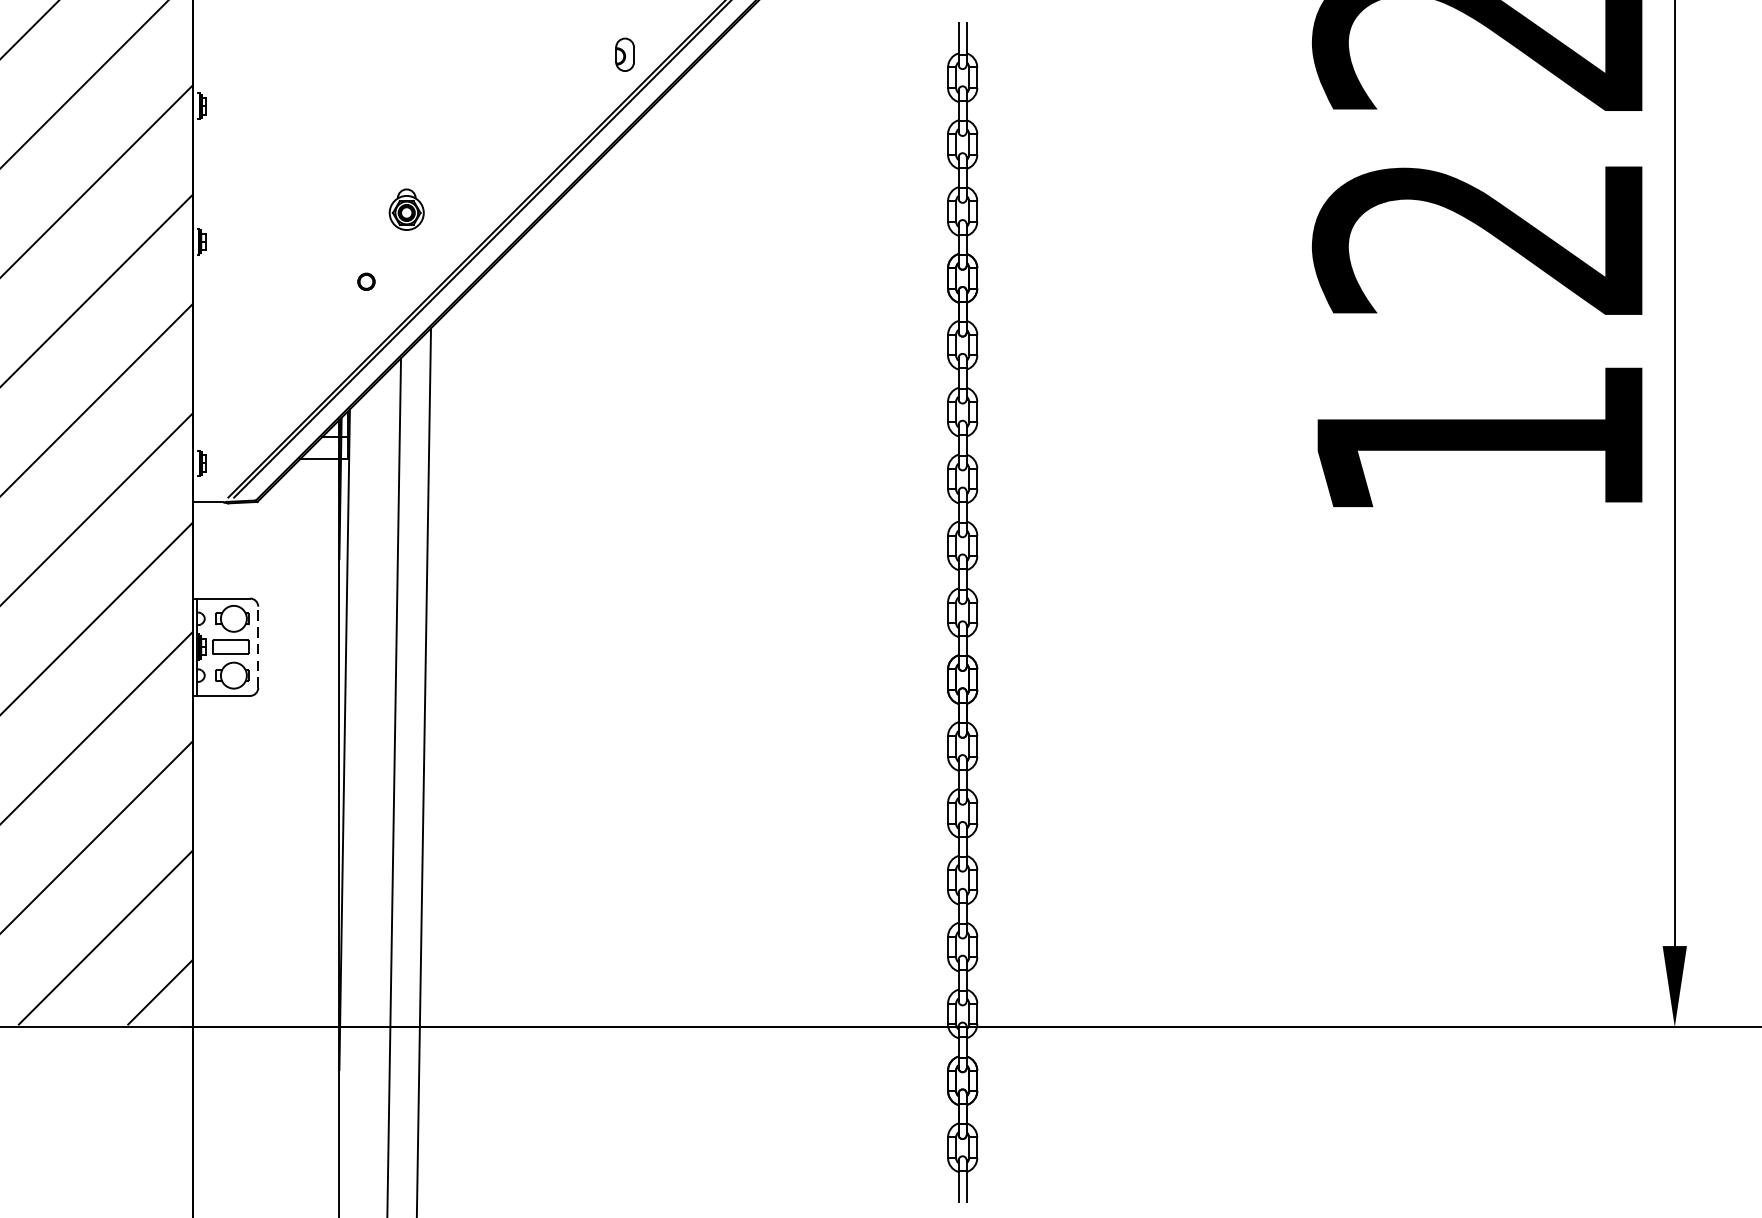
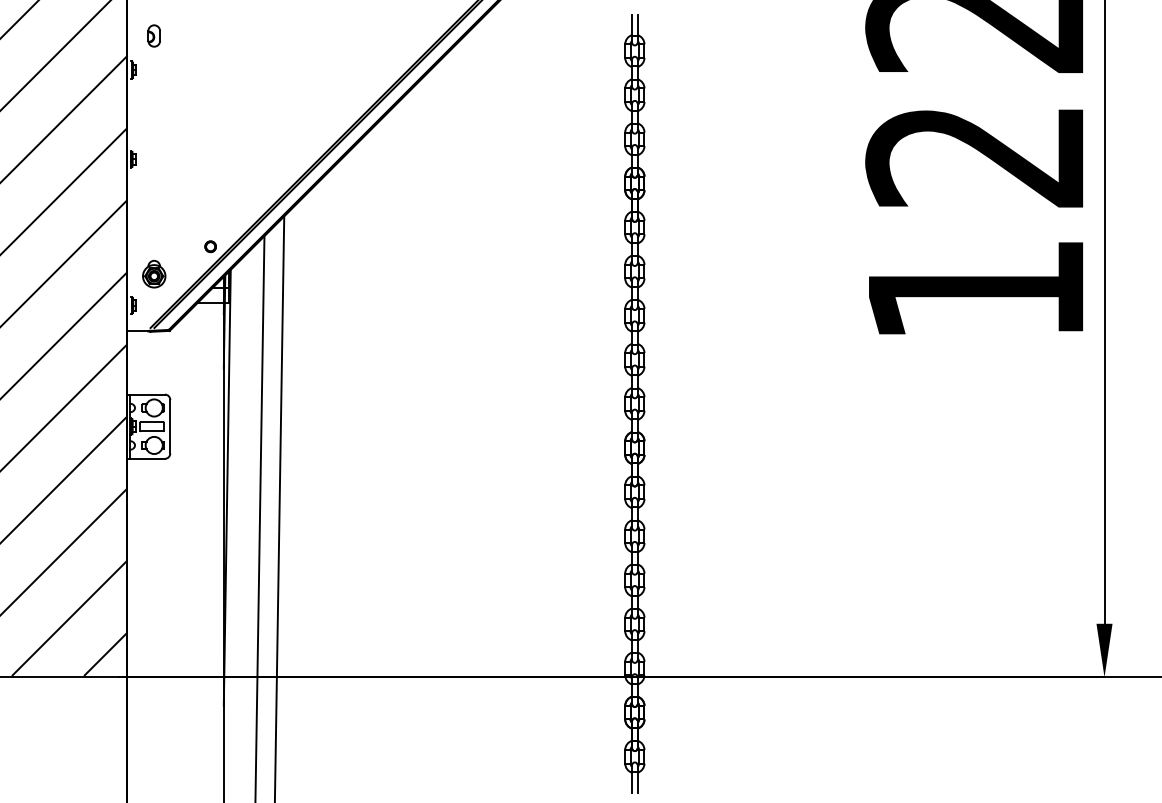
part: (623, 54) -> (153, 35), moved
part: (407, 208) -> (154, 273), moved
part: (366, 281) -> (210, 246), moved
line: (258, 646) -> (170, 426), dashed -> solid

